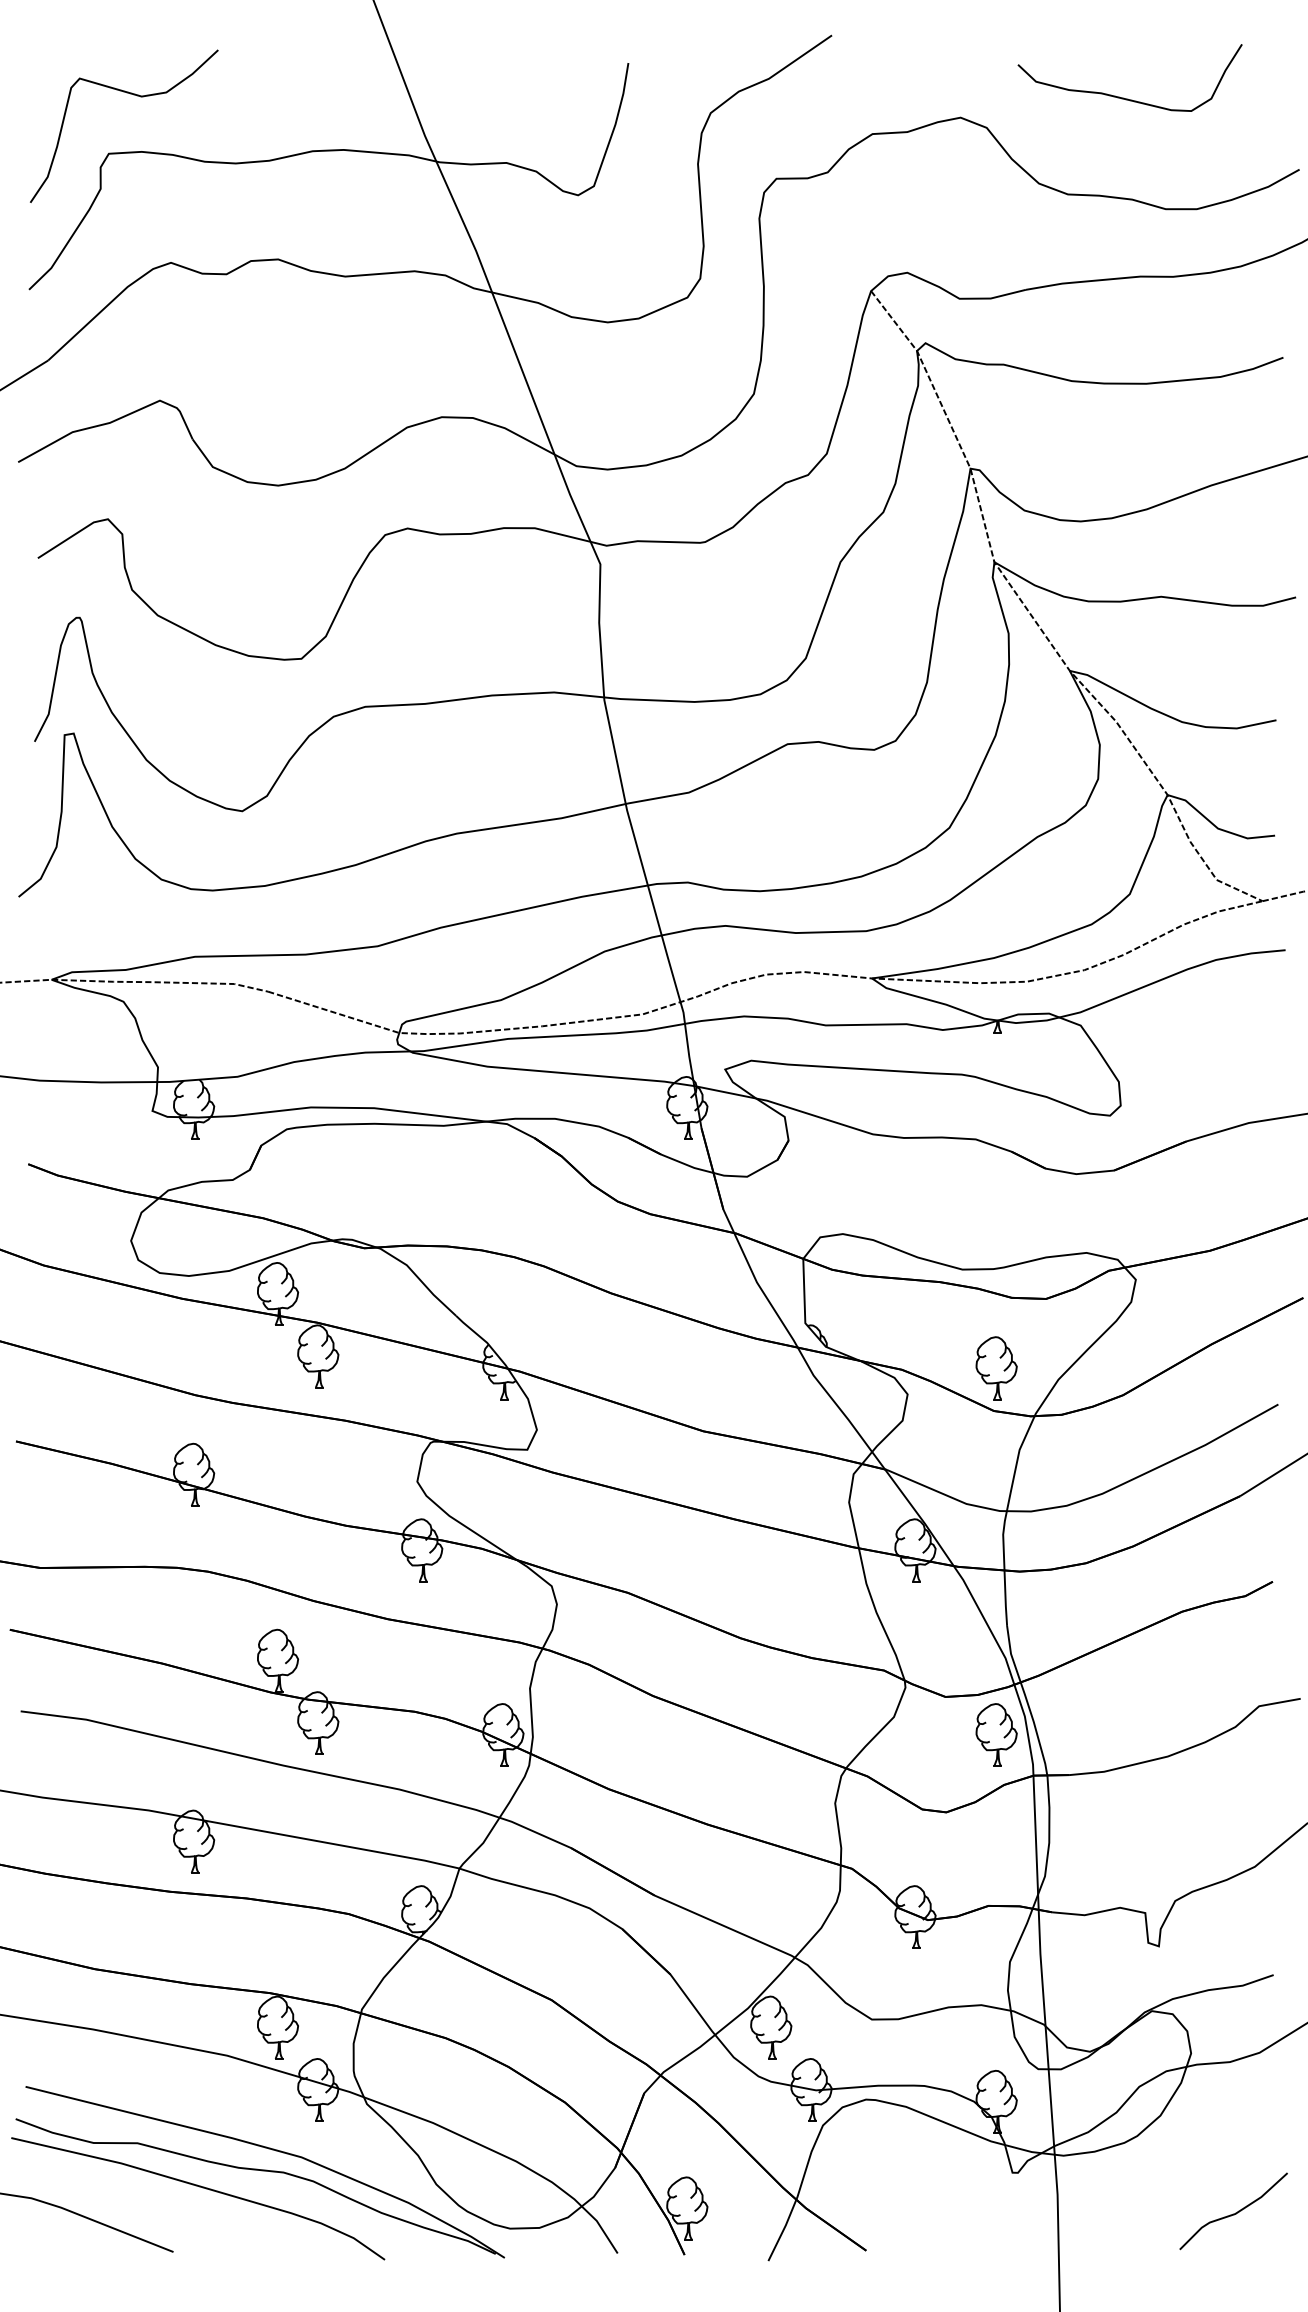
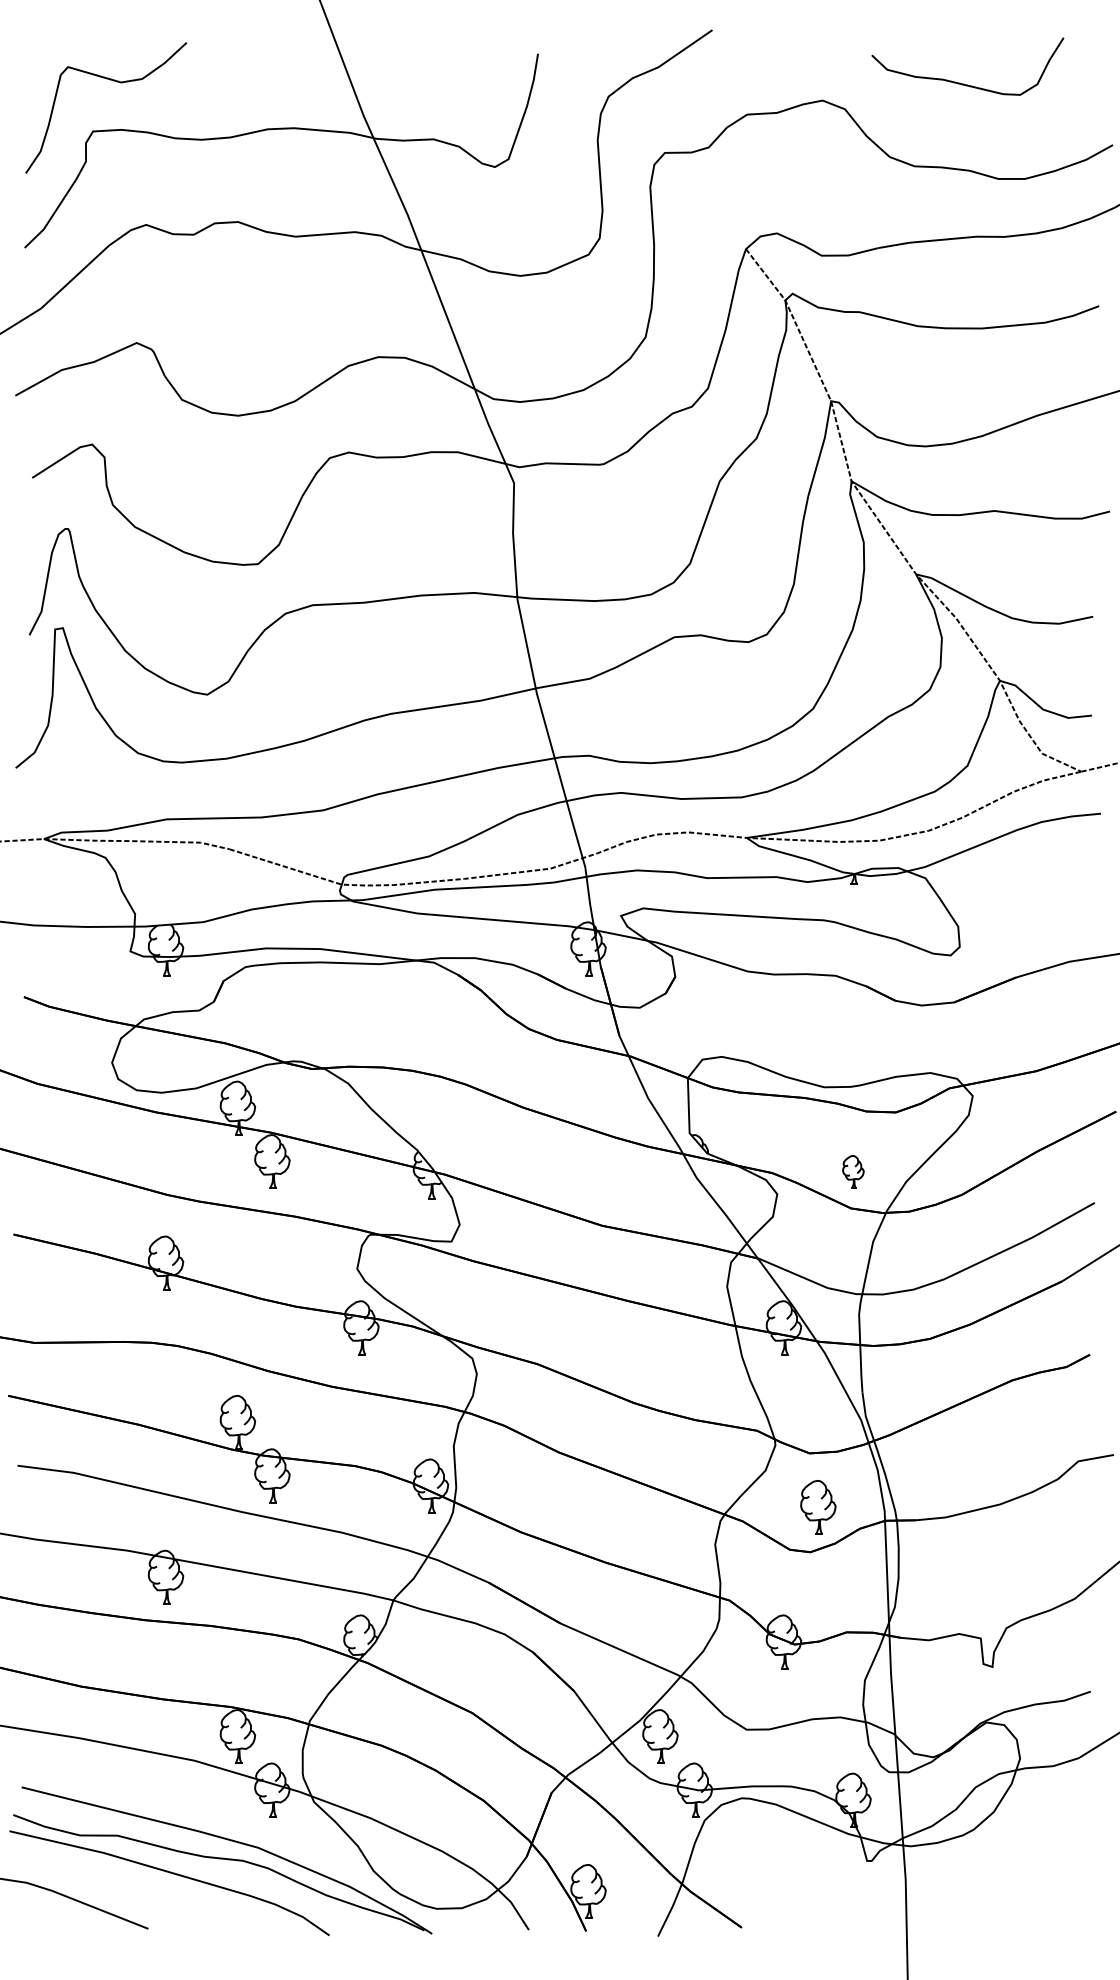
part: (996, 1368) -> (853, 1172), size x0.6
part: (996, 1734) -> (818, 1506), moved
curve: (1233, 2213) -> (1056, 1895), removed

